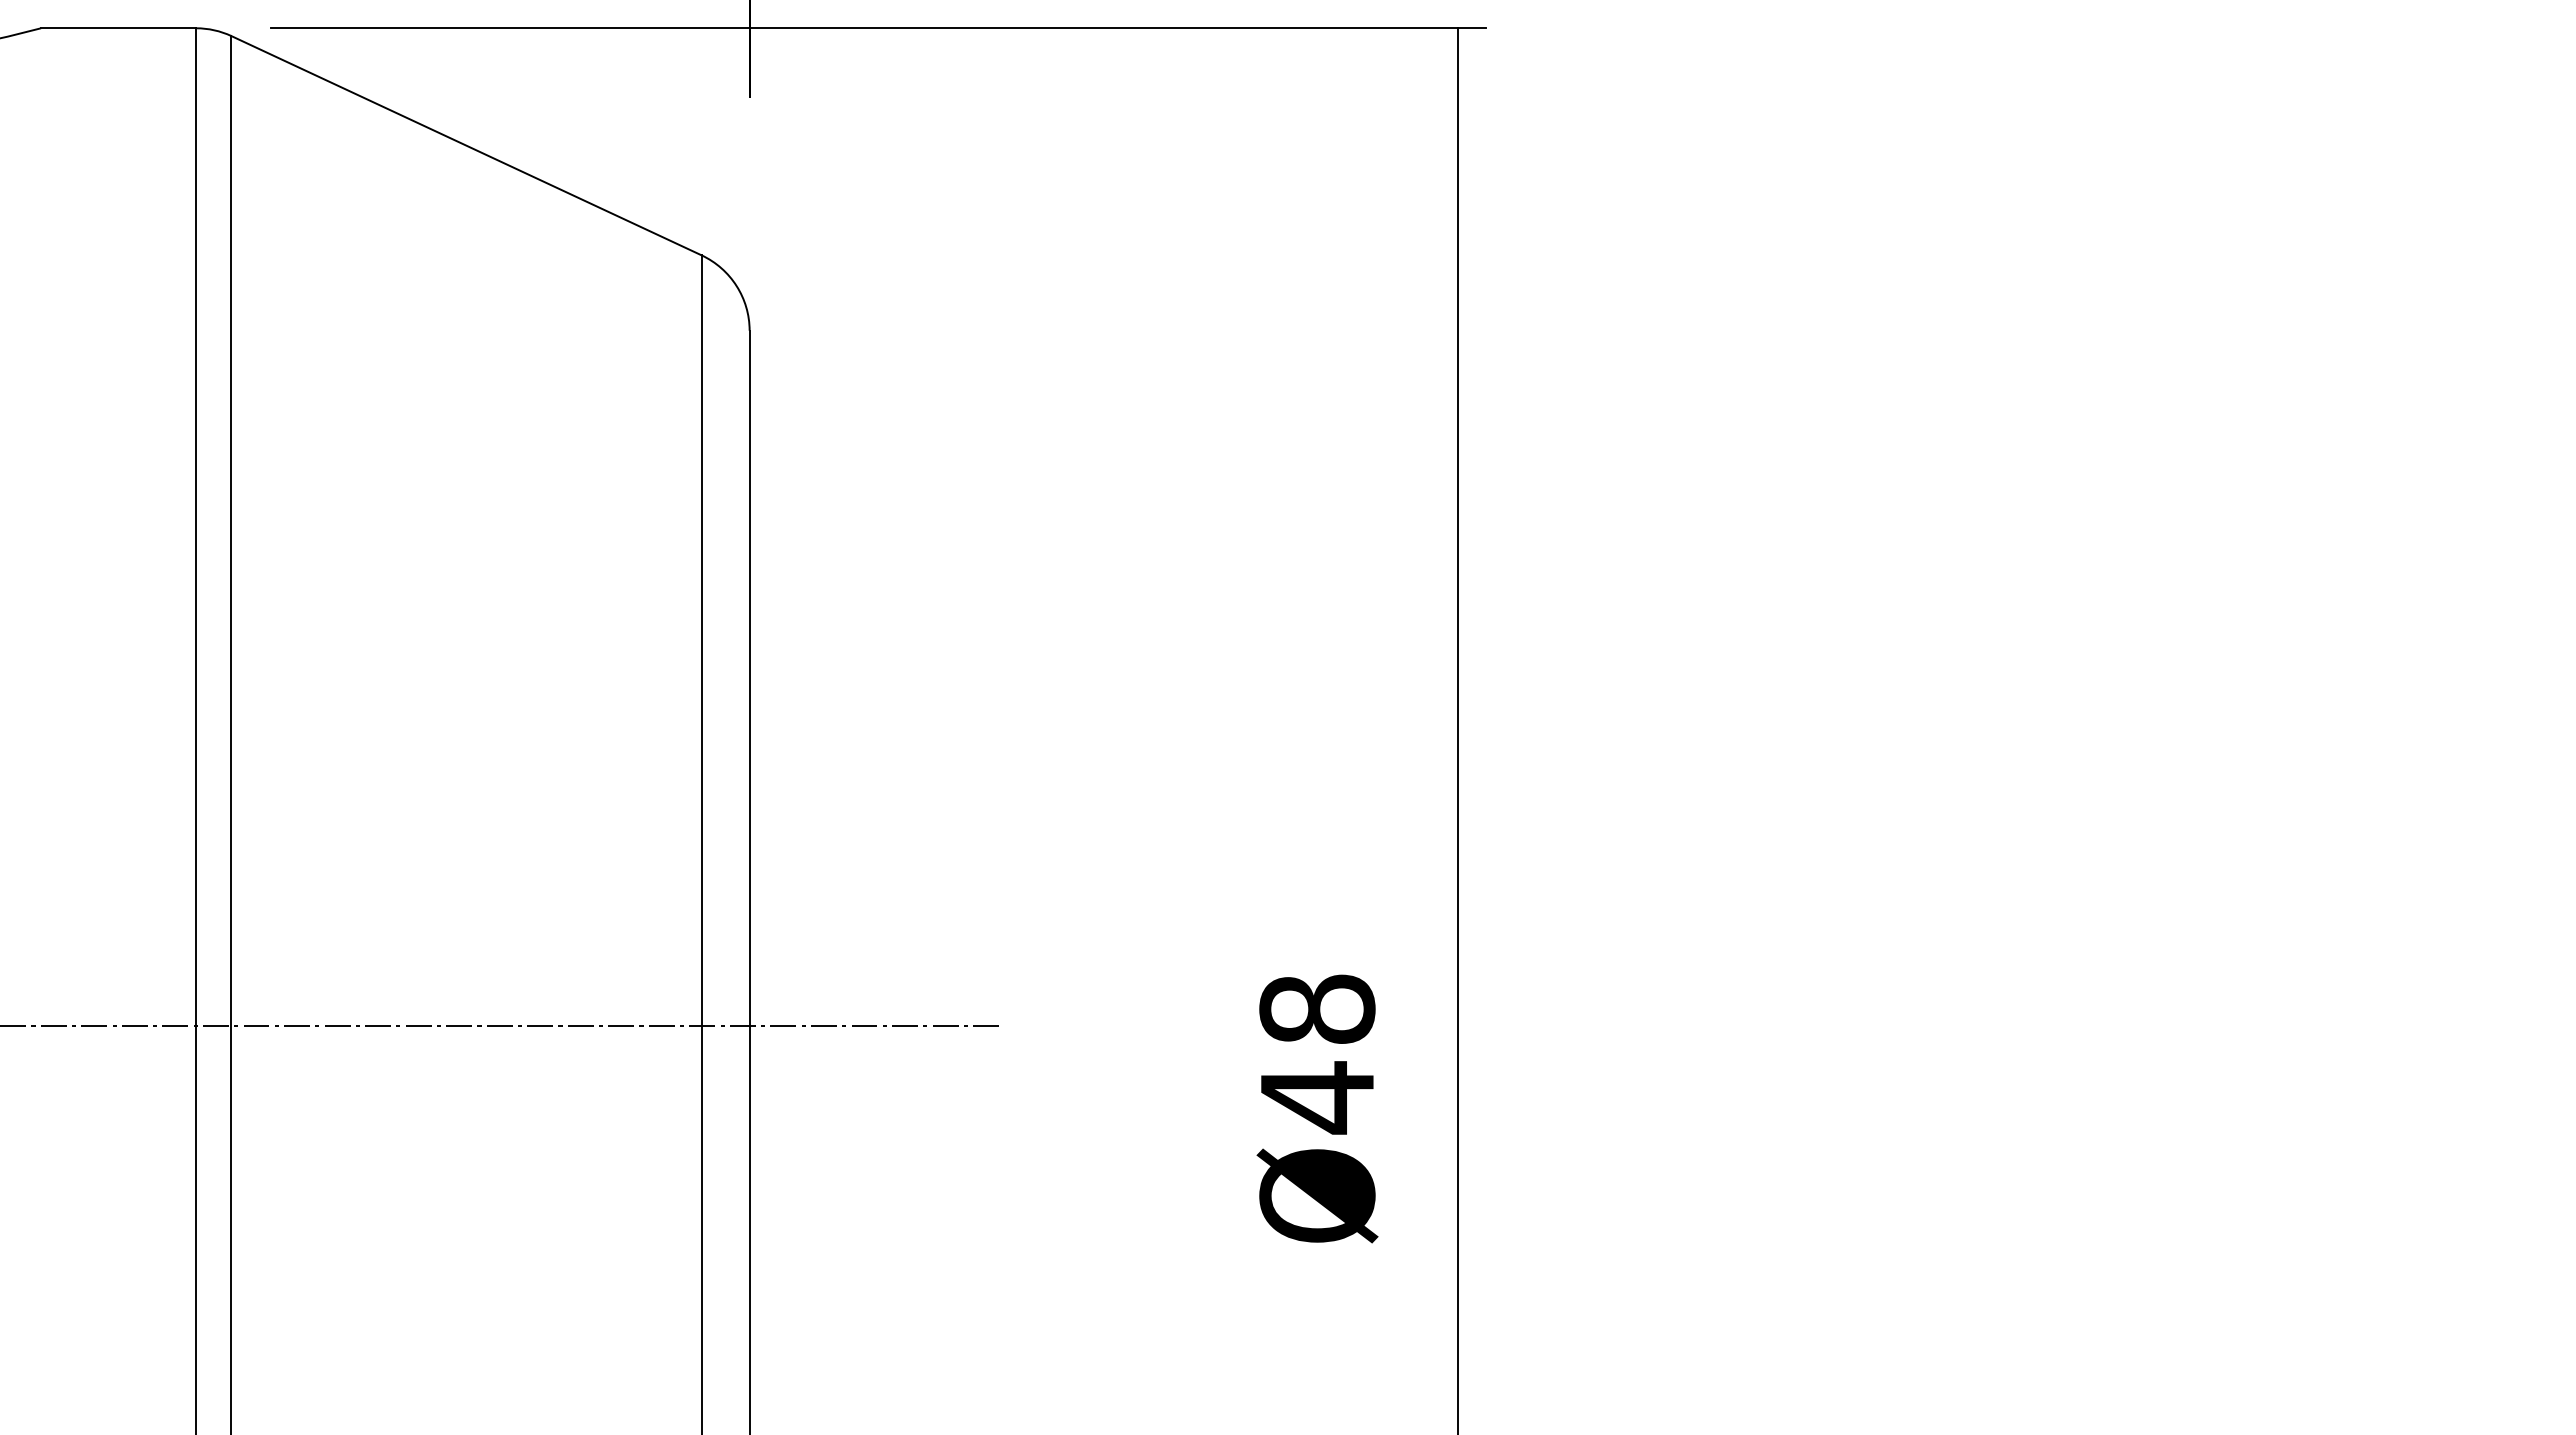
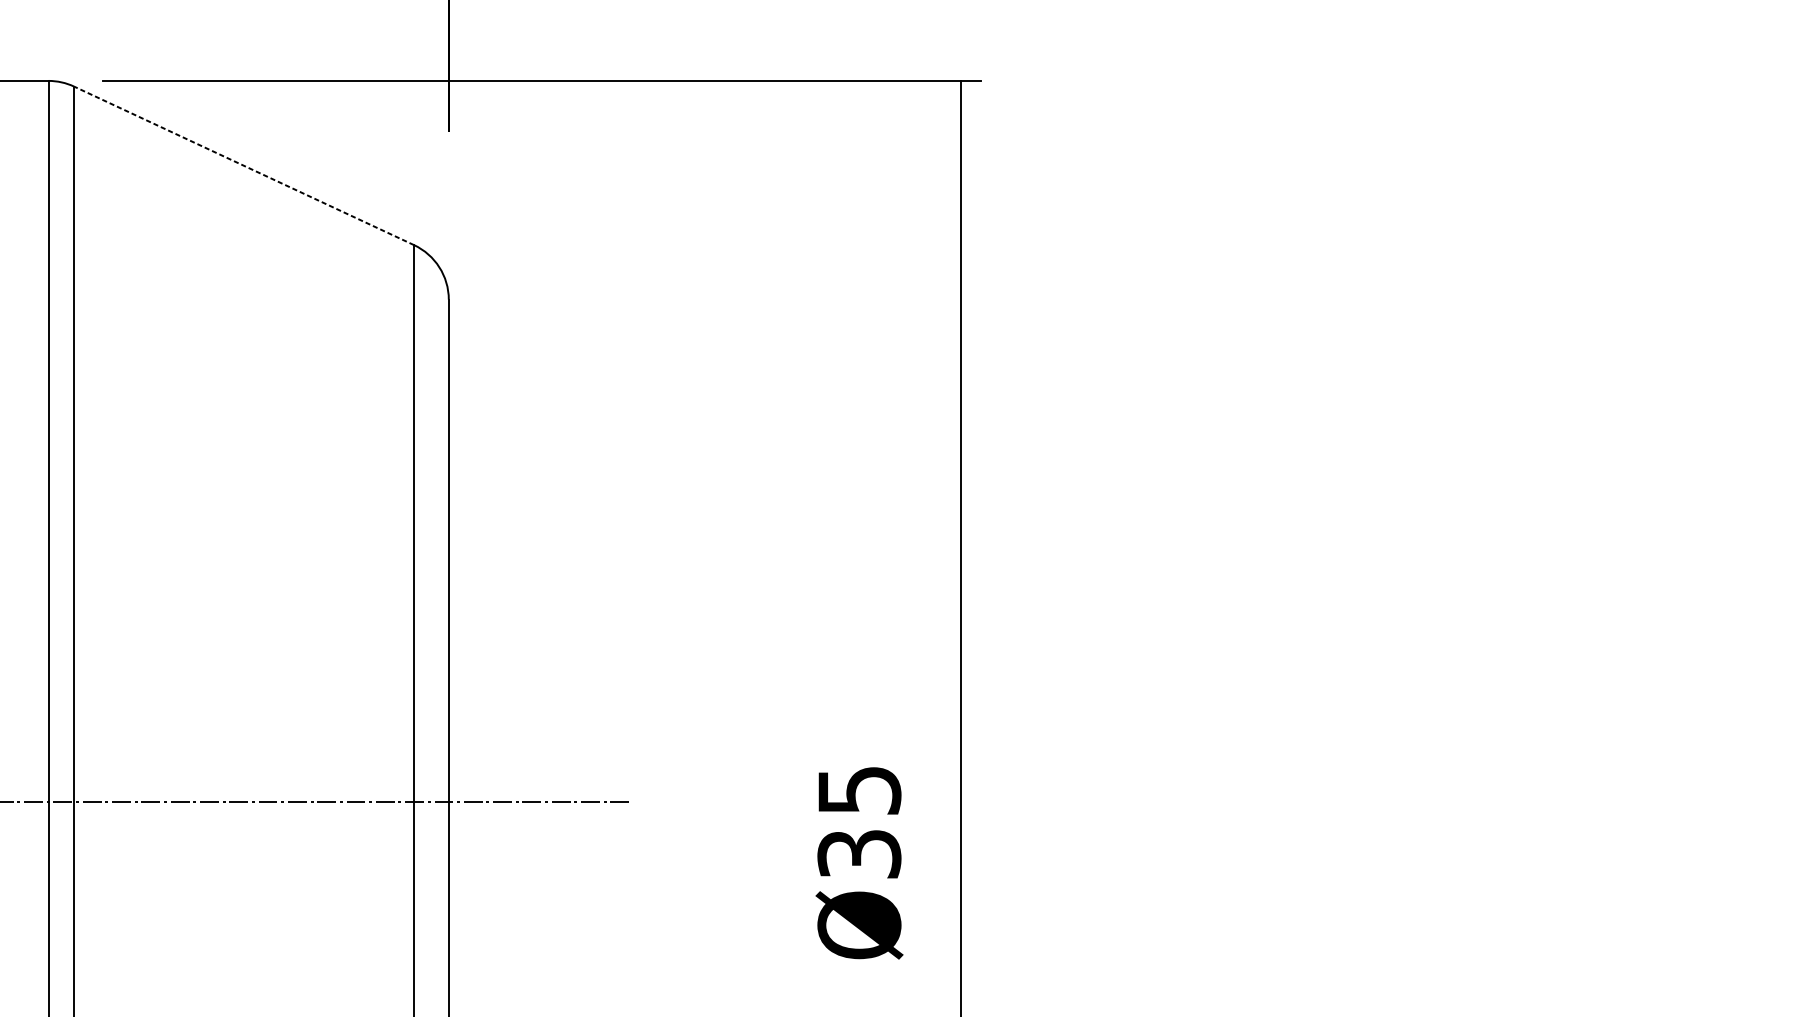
line: (466, 145) -> (244, 165), solid -> dashed
text: (1317, 1054) -> (859, 823), Ø48 -> Ø35

